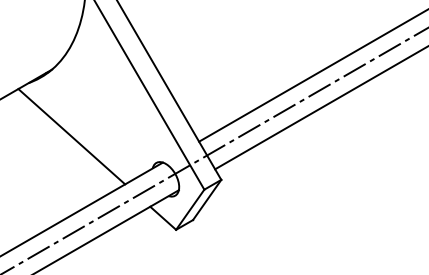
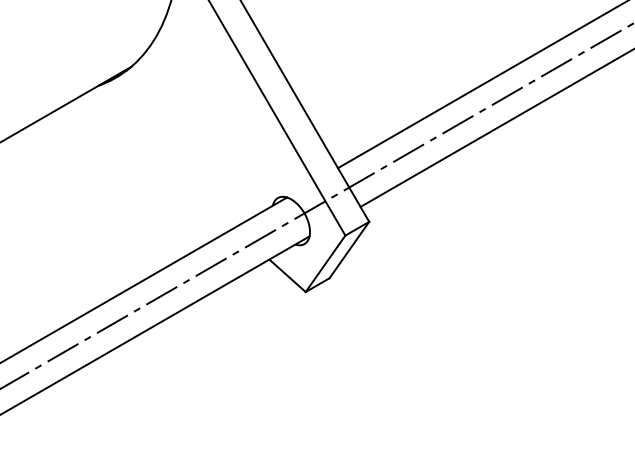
line: (72, 136) -> (159, 161), removed

